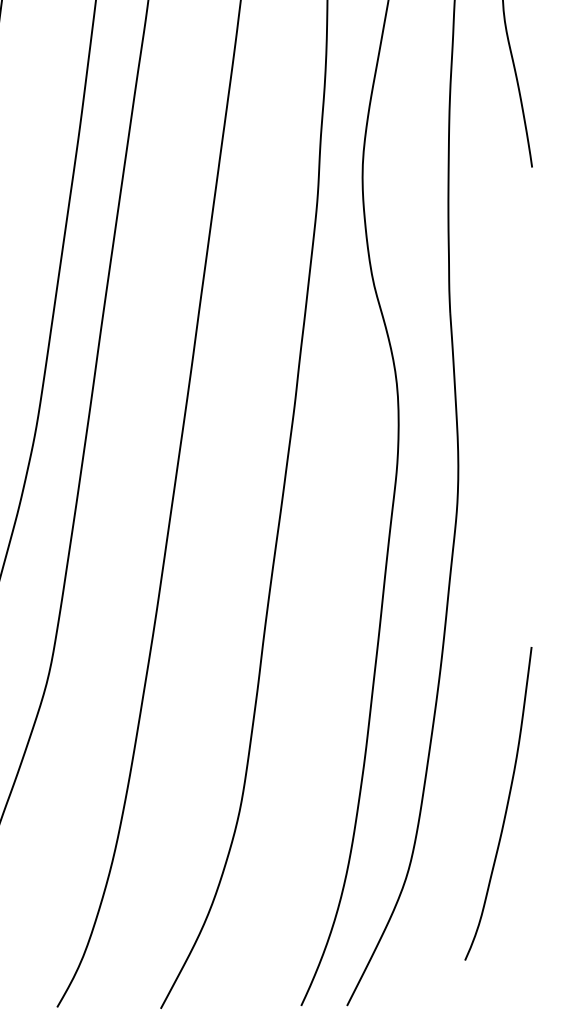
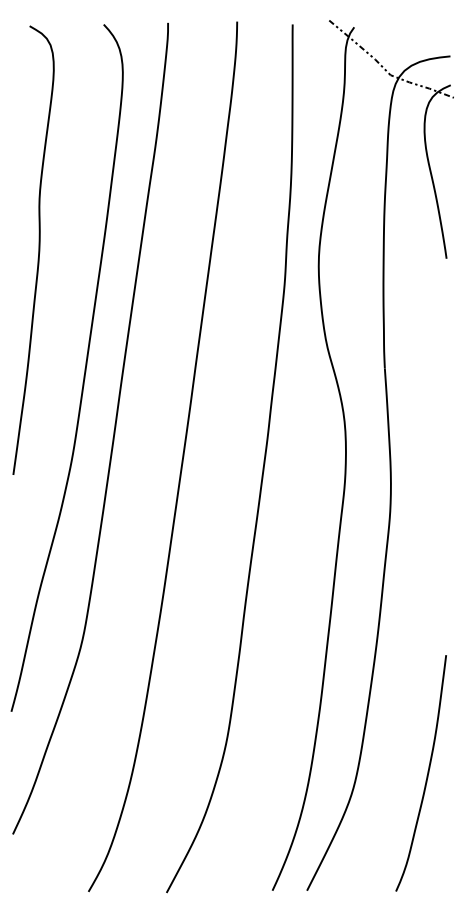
curve: (505, 806) -> (426, 775), moved

